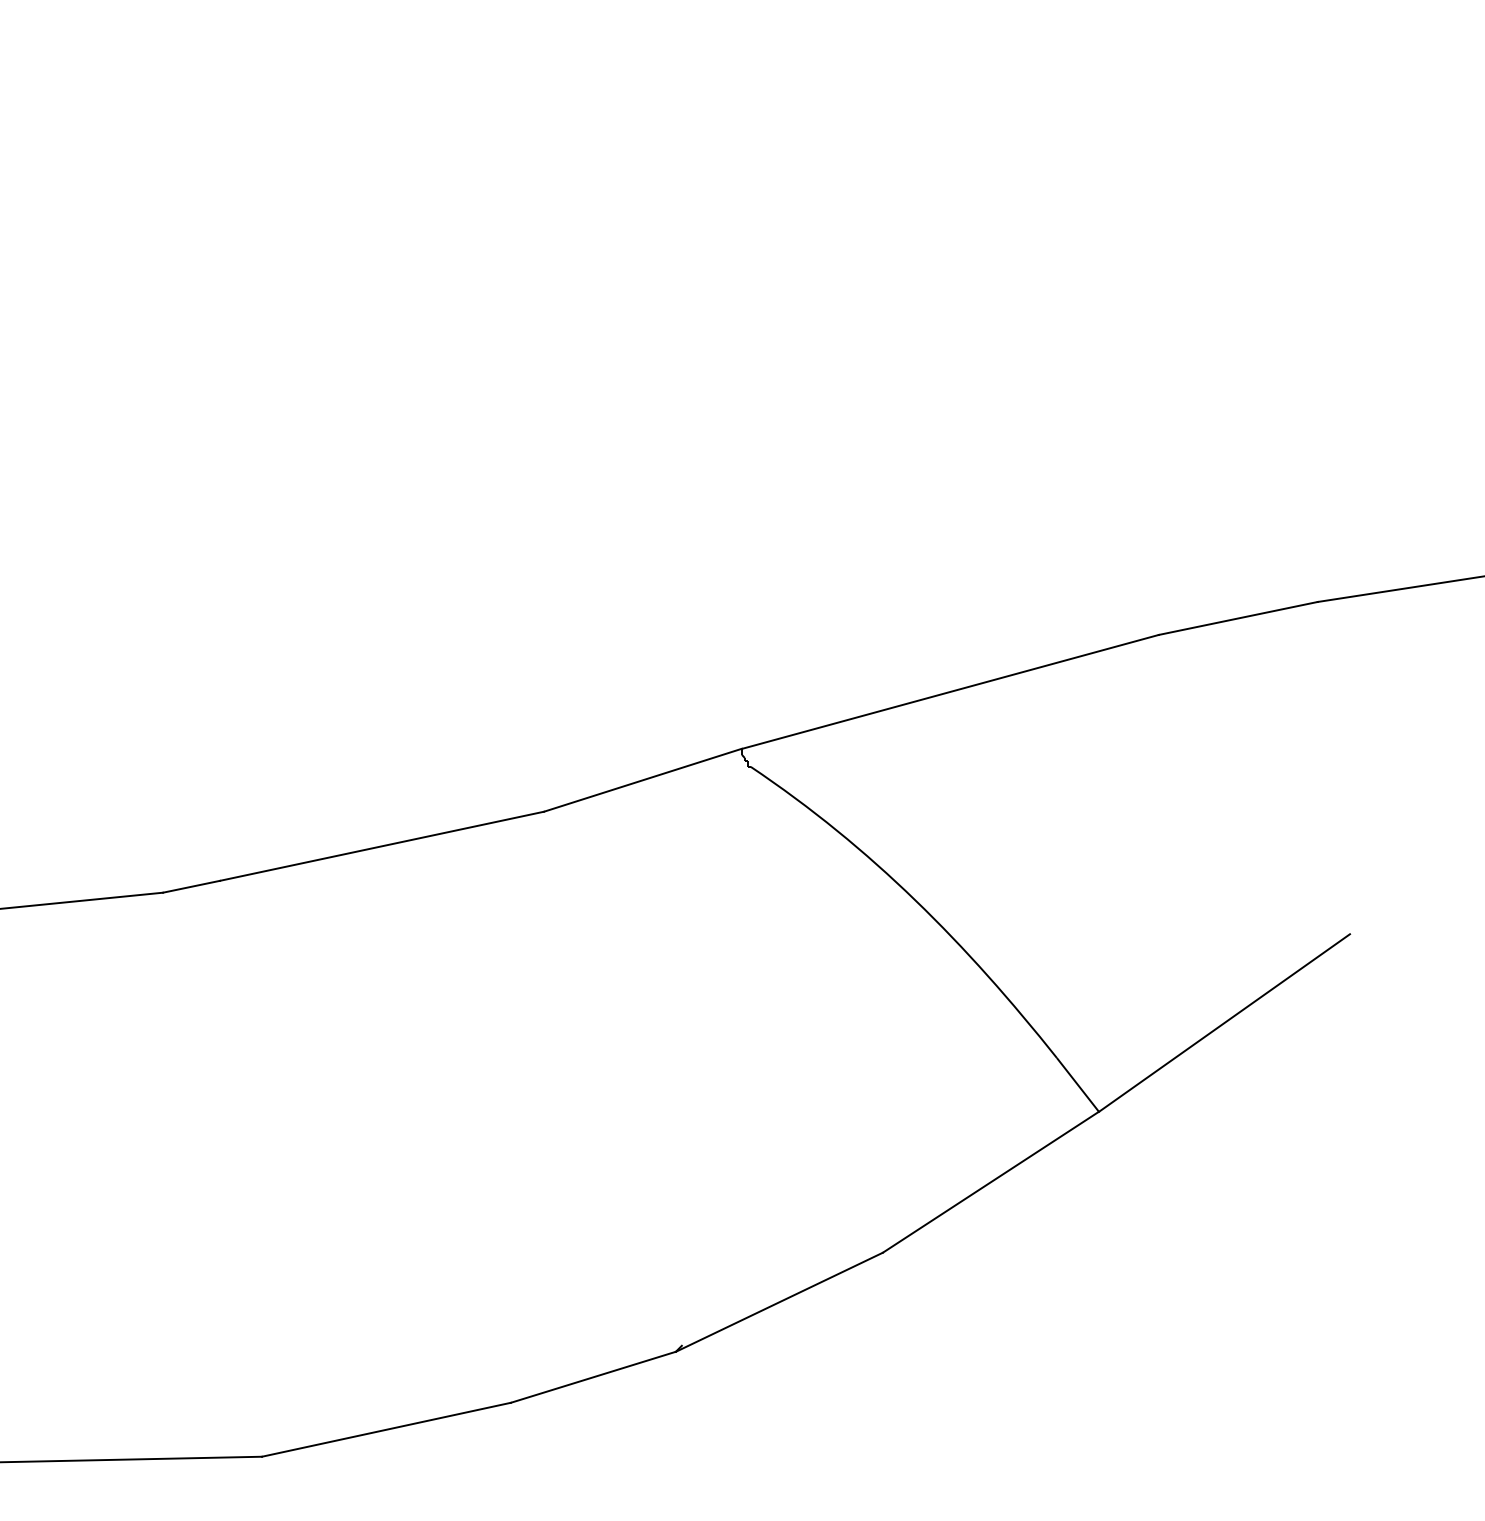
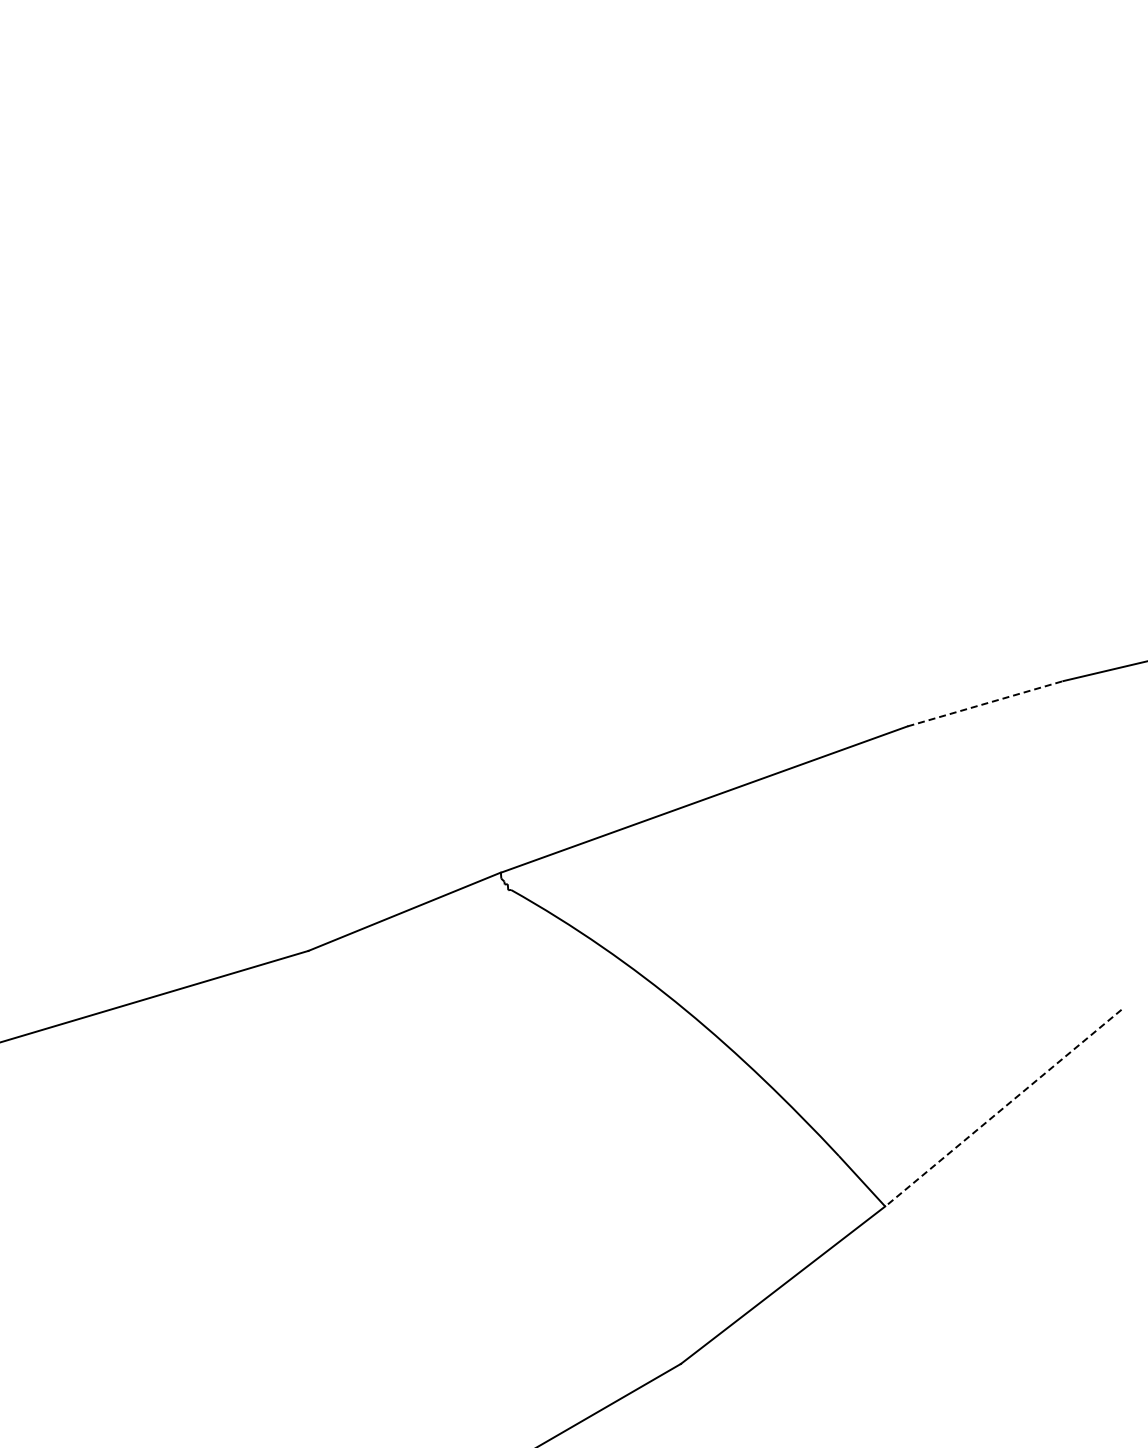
line: (1238, 618) -> (985, 703), solid -> dashed
line: (1224, 1023) -> (1003, 1108), solid -> dashed

